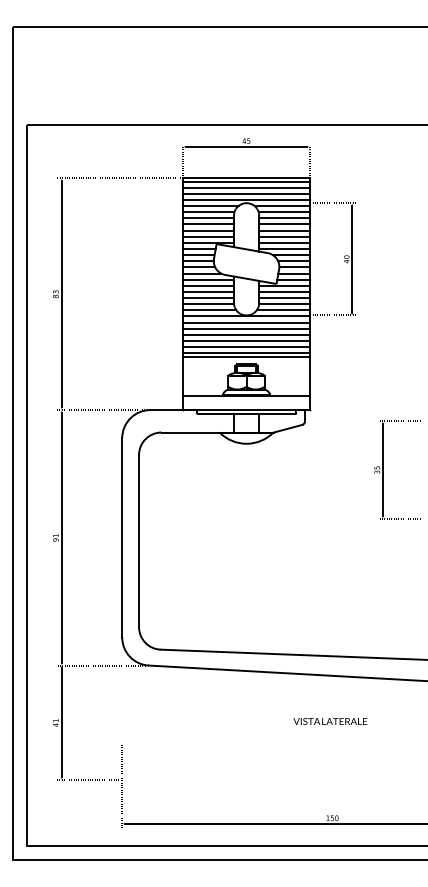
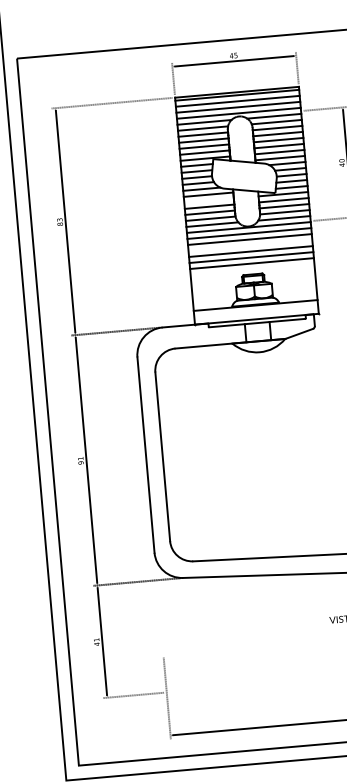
line: (208, 285) -> (208, 200), removed
line: (246, 334) -> (250, 245), removed
line: (246, 356) -> (252, 266), removed

